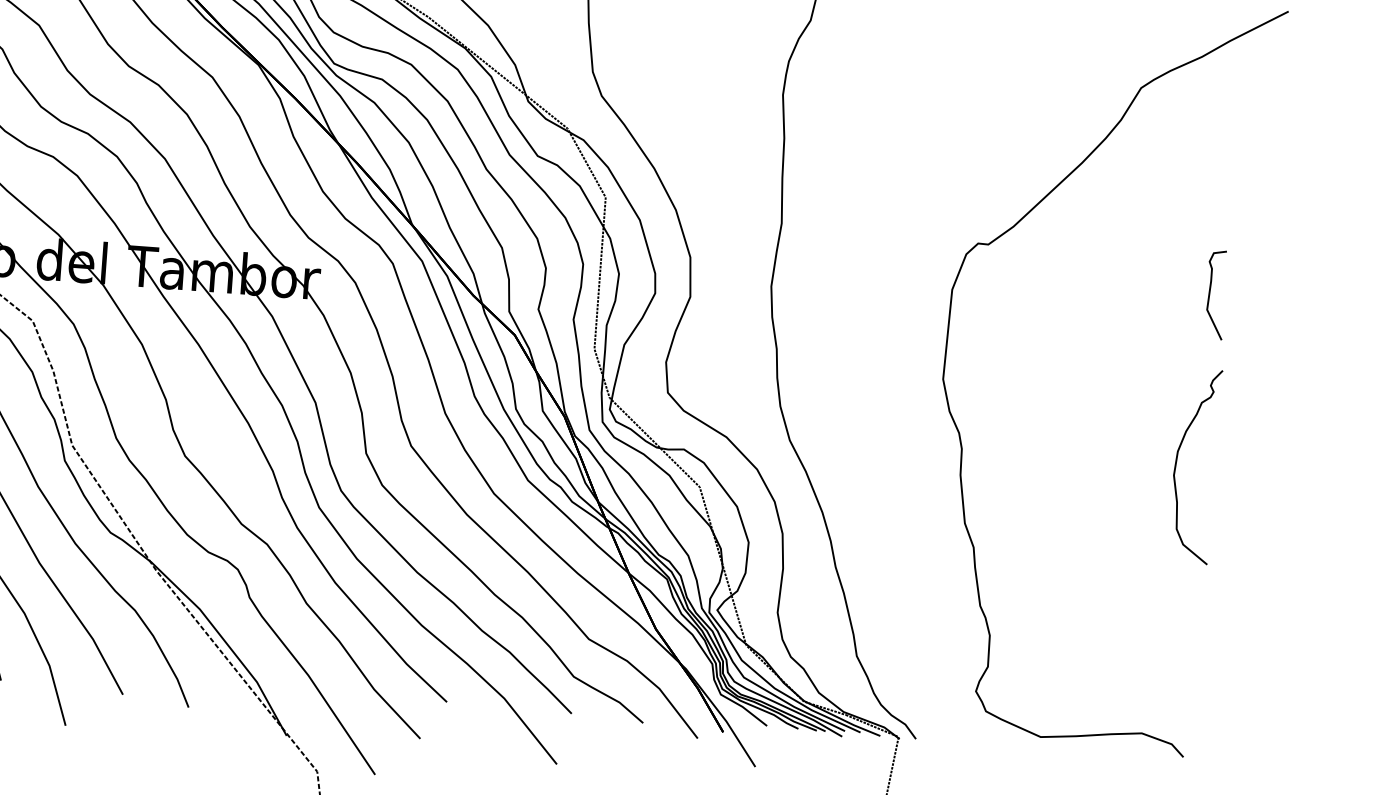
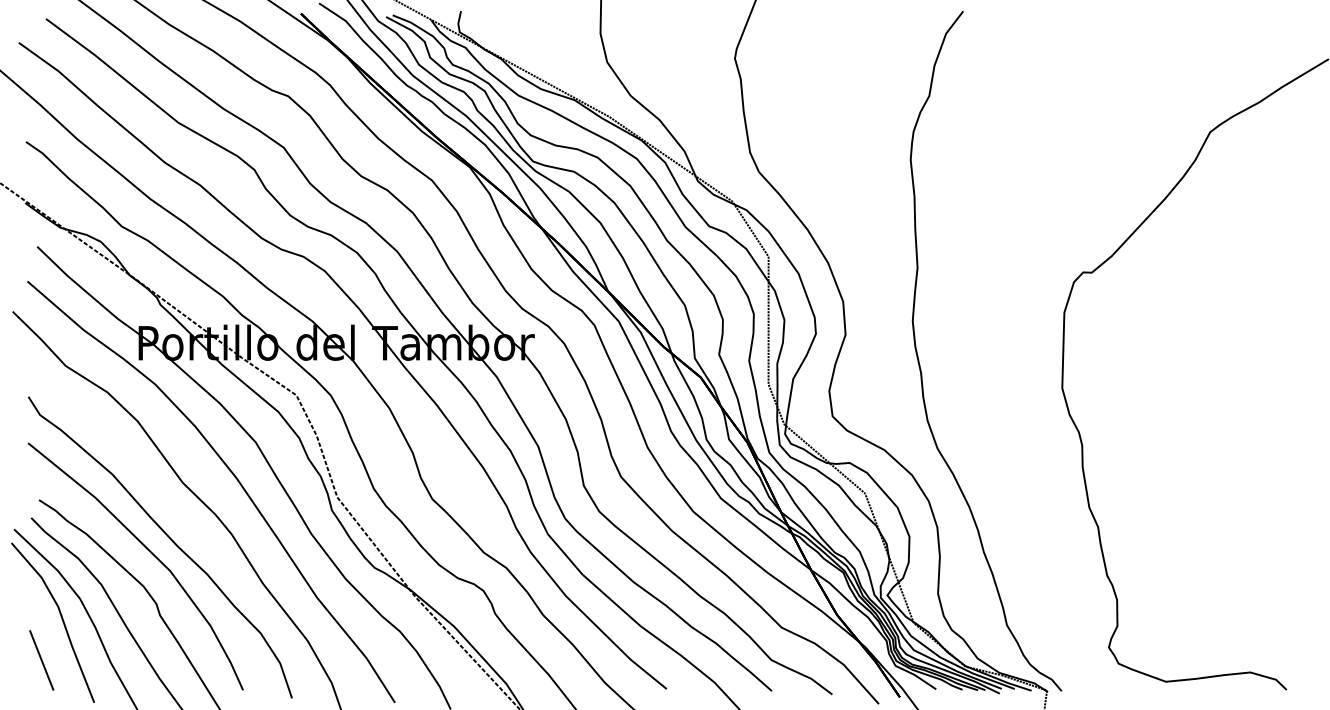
curve: (1210, 294) -> (1280, 300), removed
curve: (1177, 464) -> (1263, 445), removed

